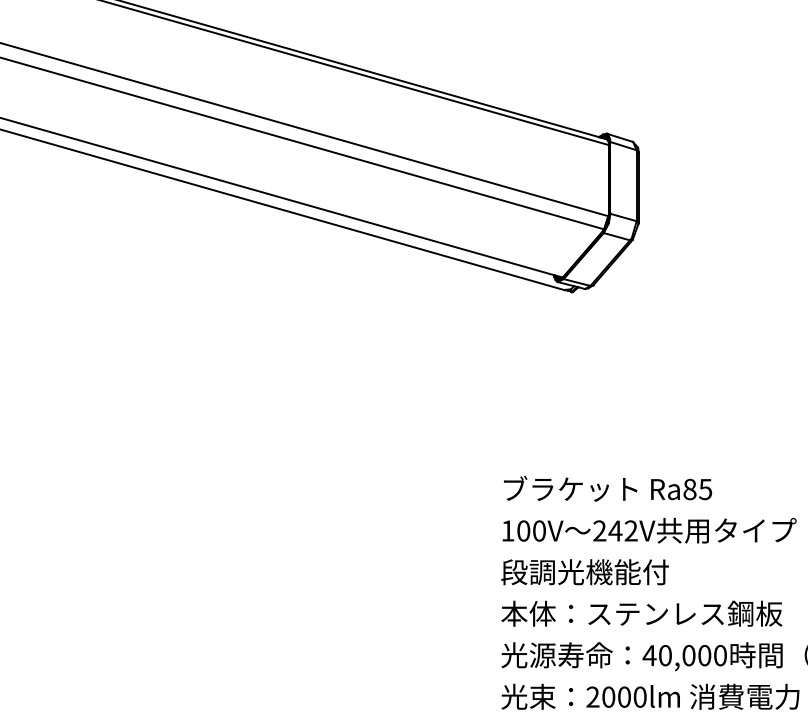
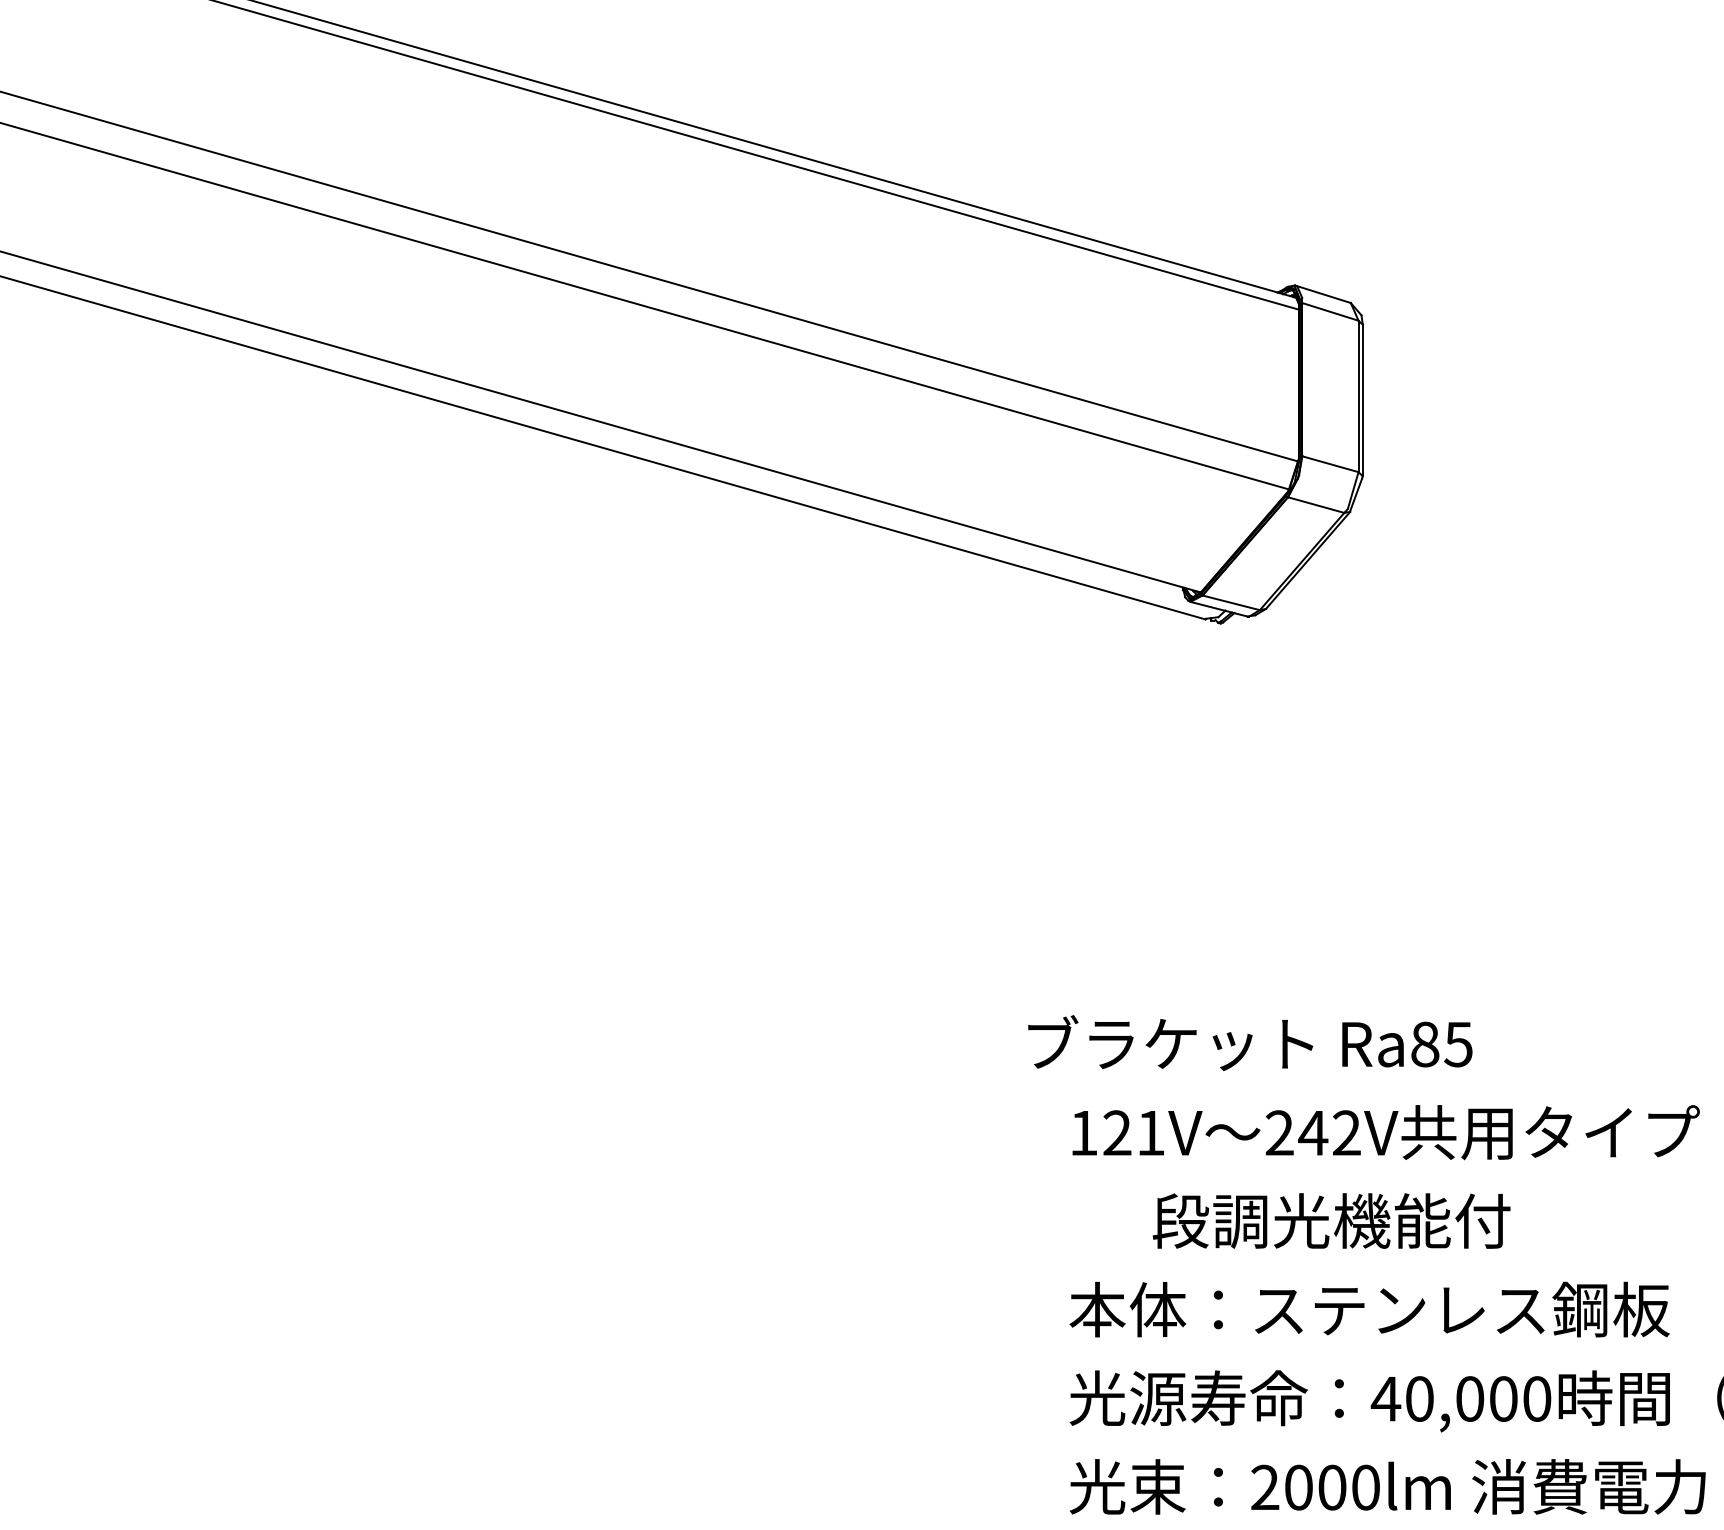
text: (608, 488) -> (1251, 1042), moved
text: (531, 530) -> (1134, 1131), 100V -> 121V
text: (584, 572) -> (1330, 1221), moved

